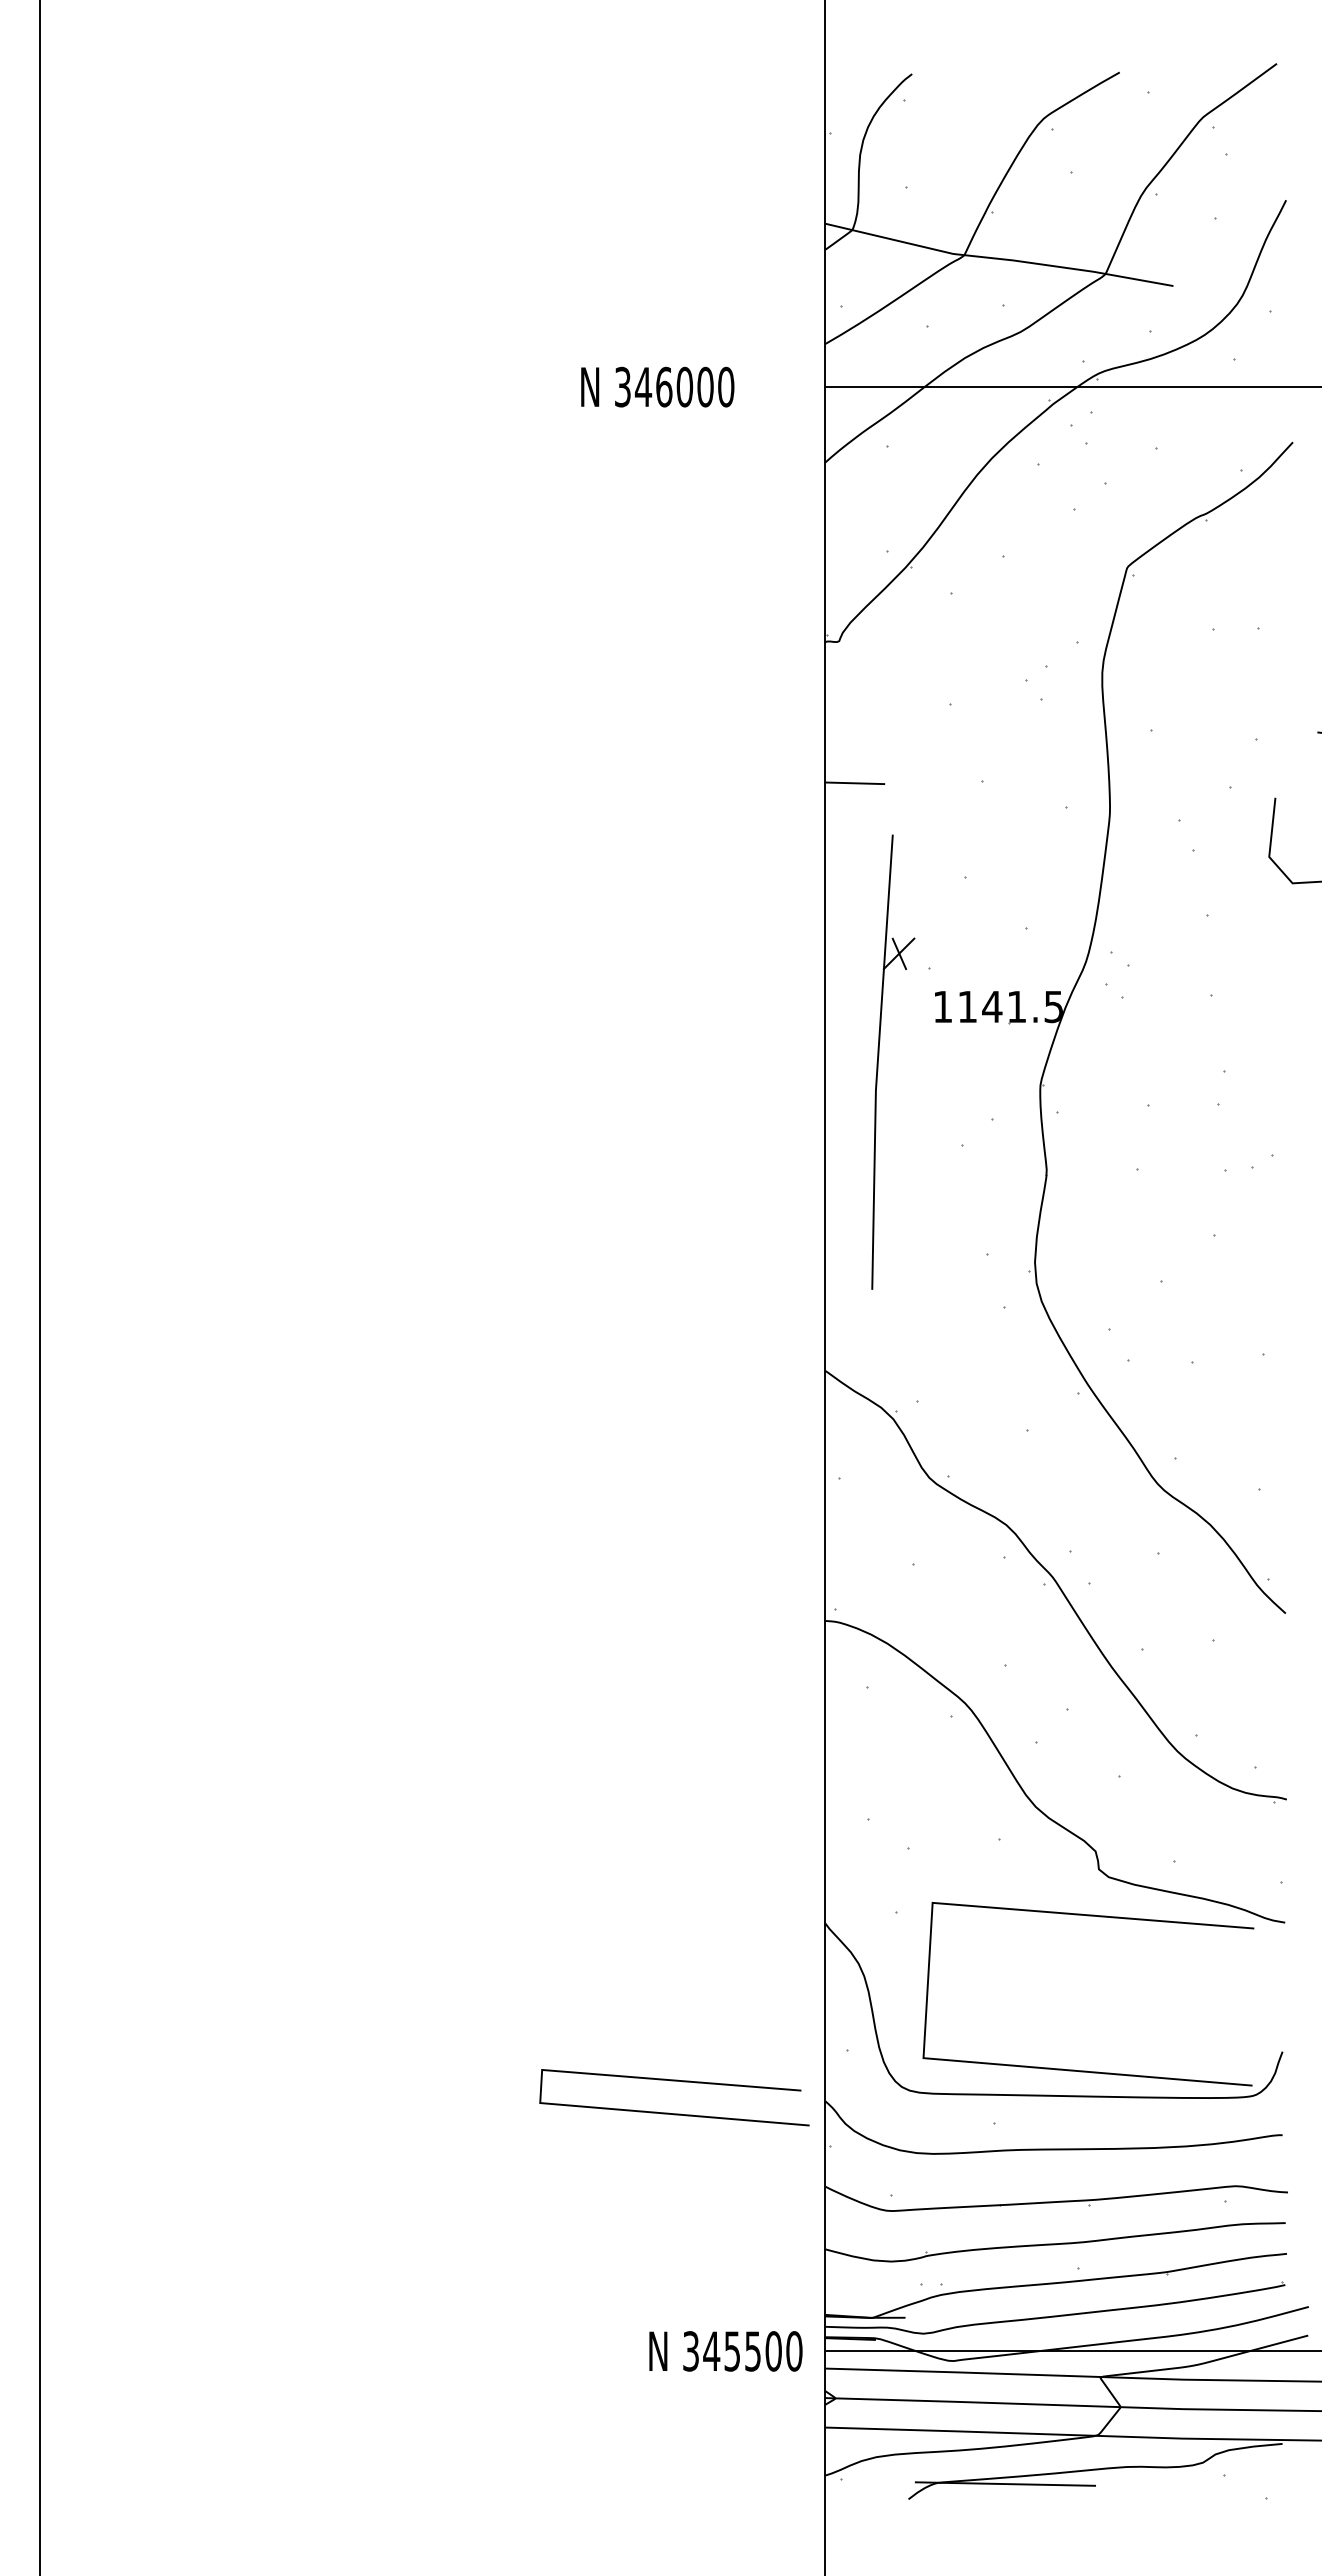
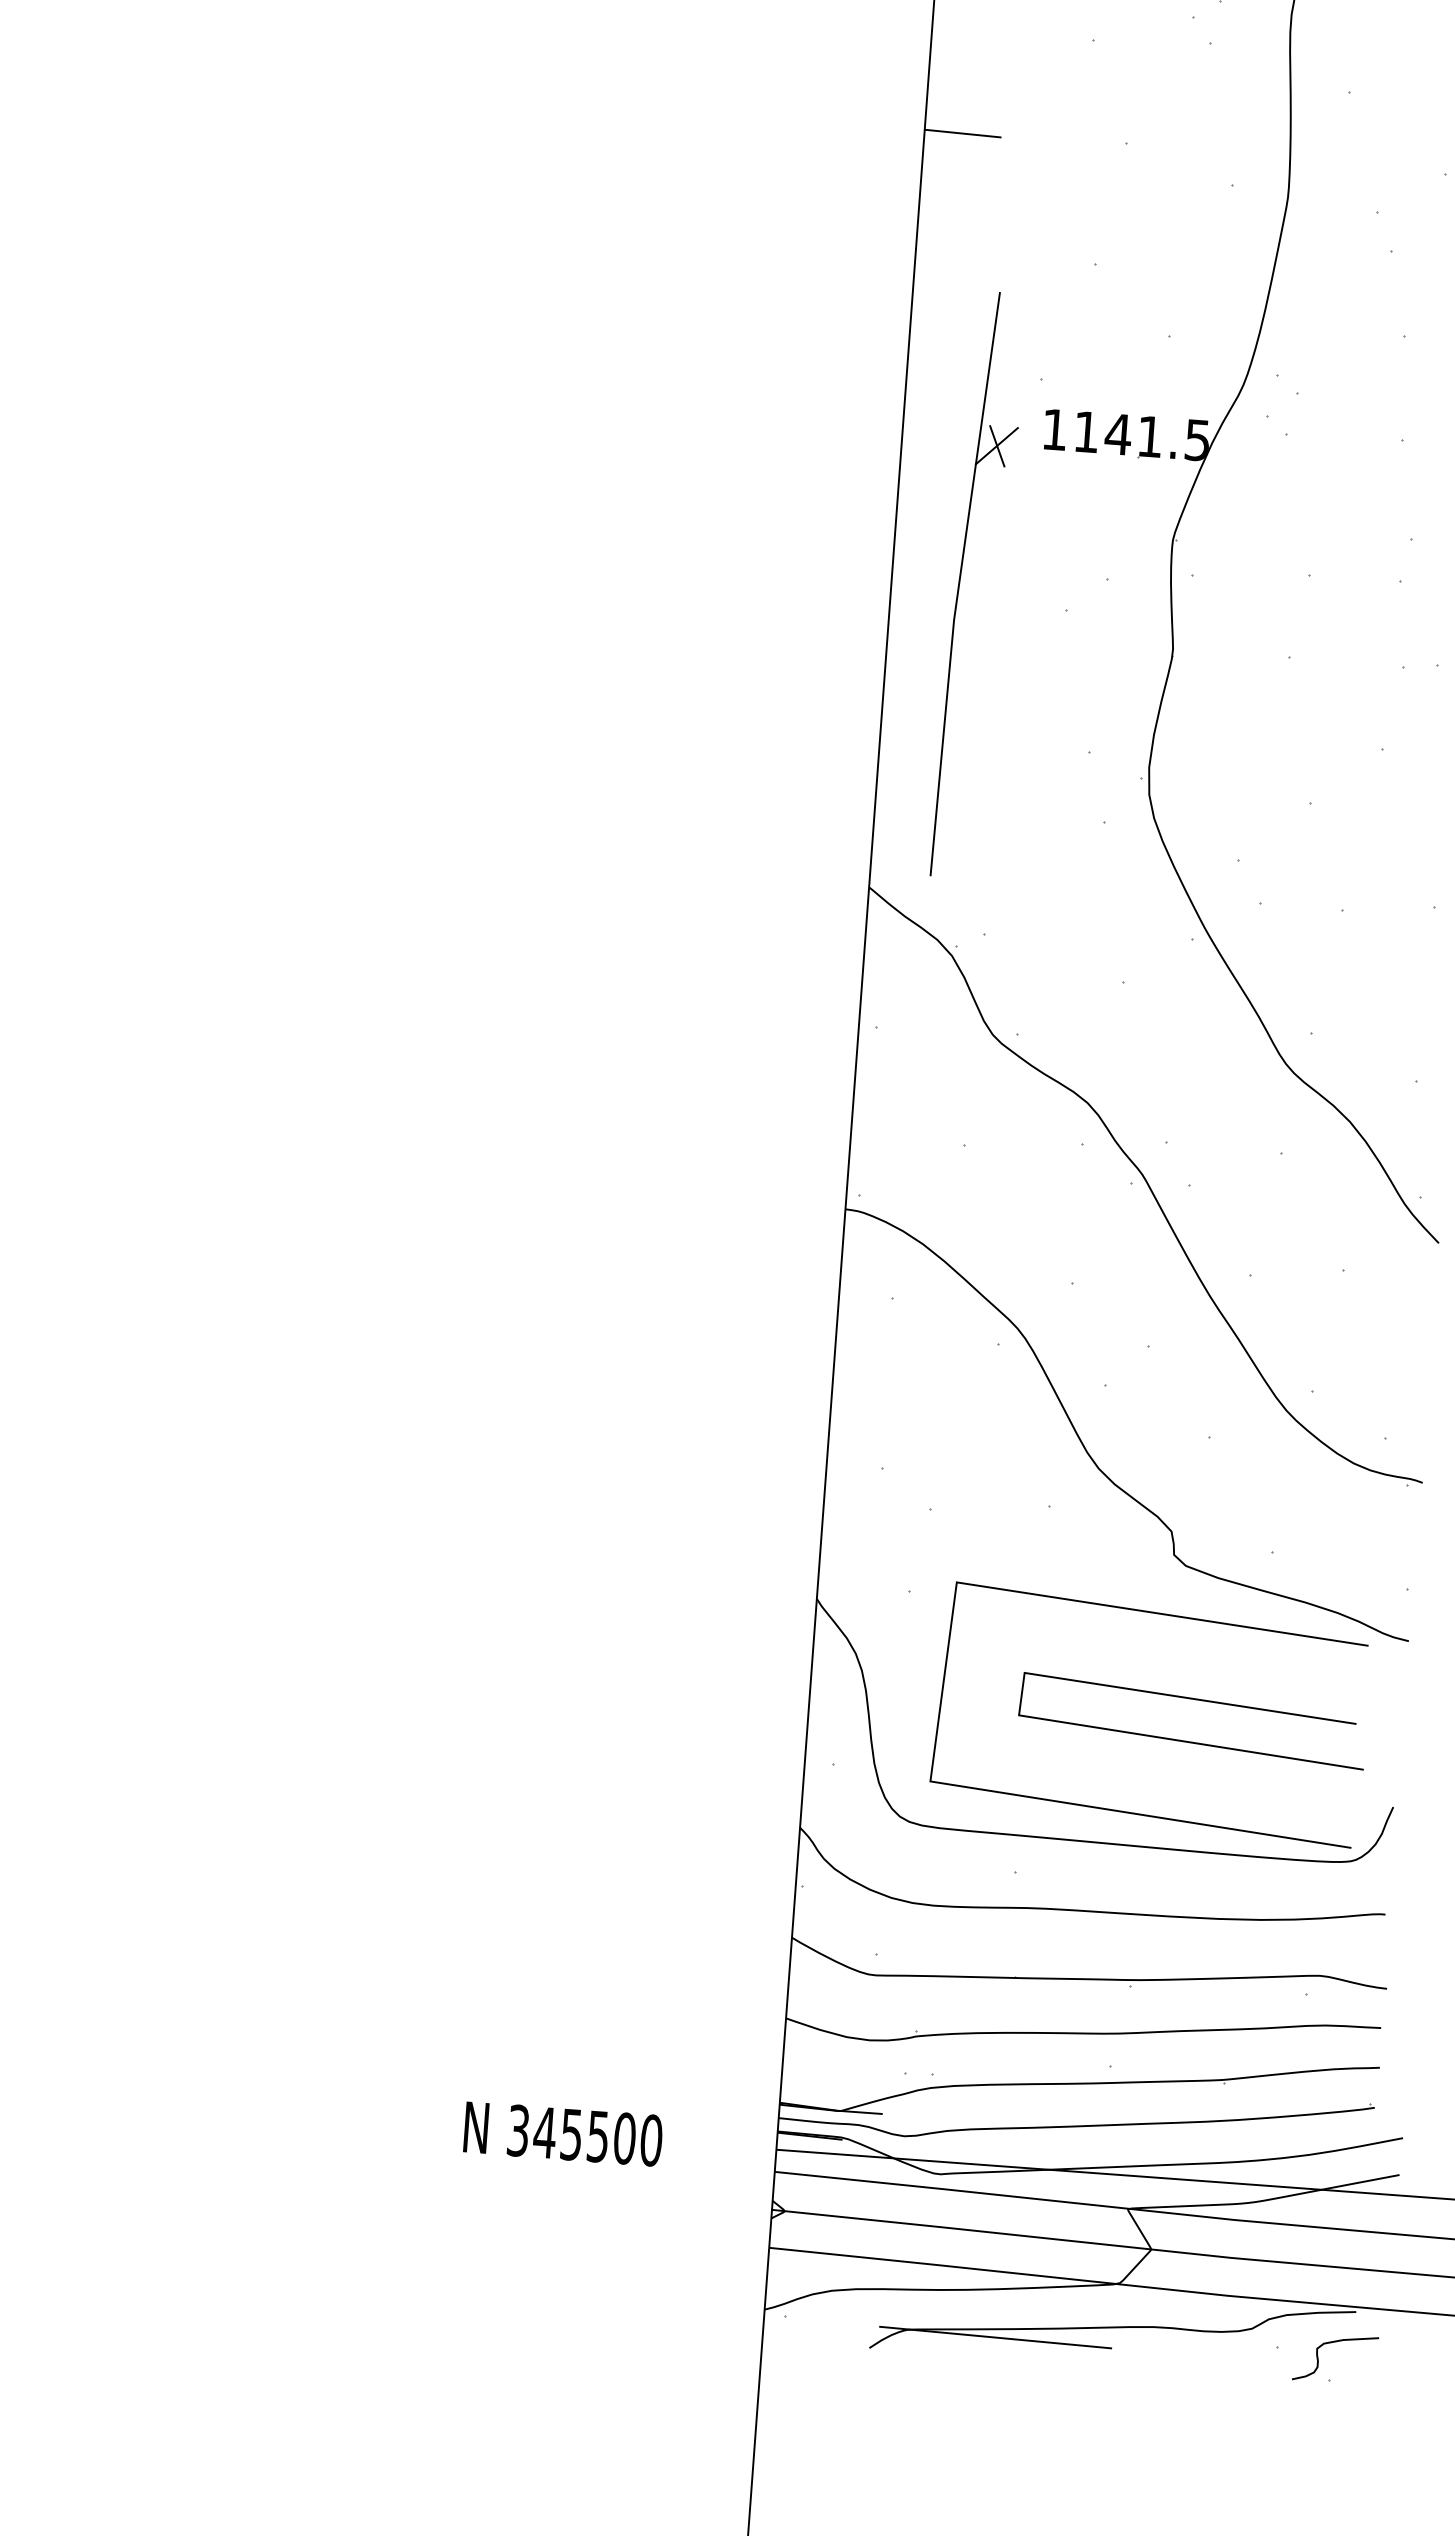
part: (879, 1056) -> (961, 576), moved
line: (669, 2112) -> (1184, 1739), moved
text: (725, 2351) -> (562, 2134), moved
curve: (1256, 2481) -> (1319, 2358), added

